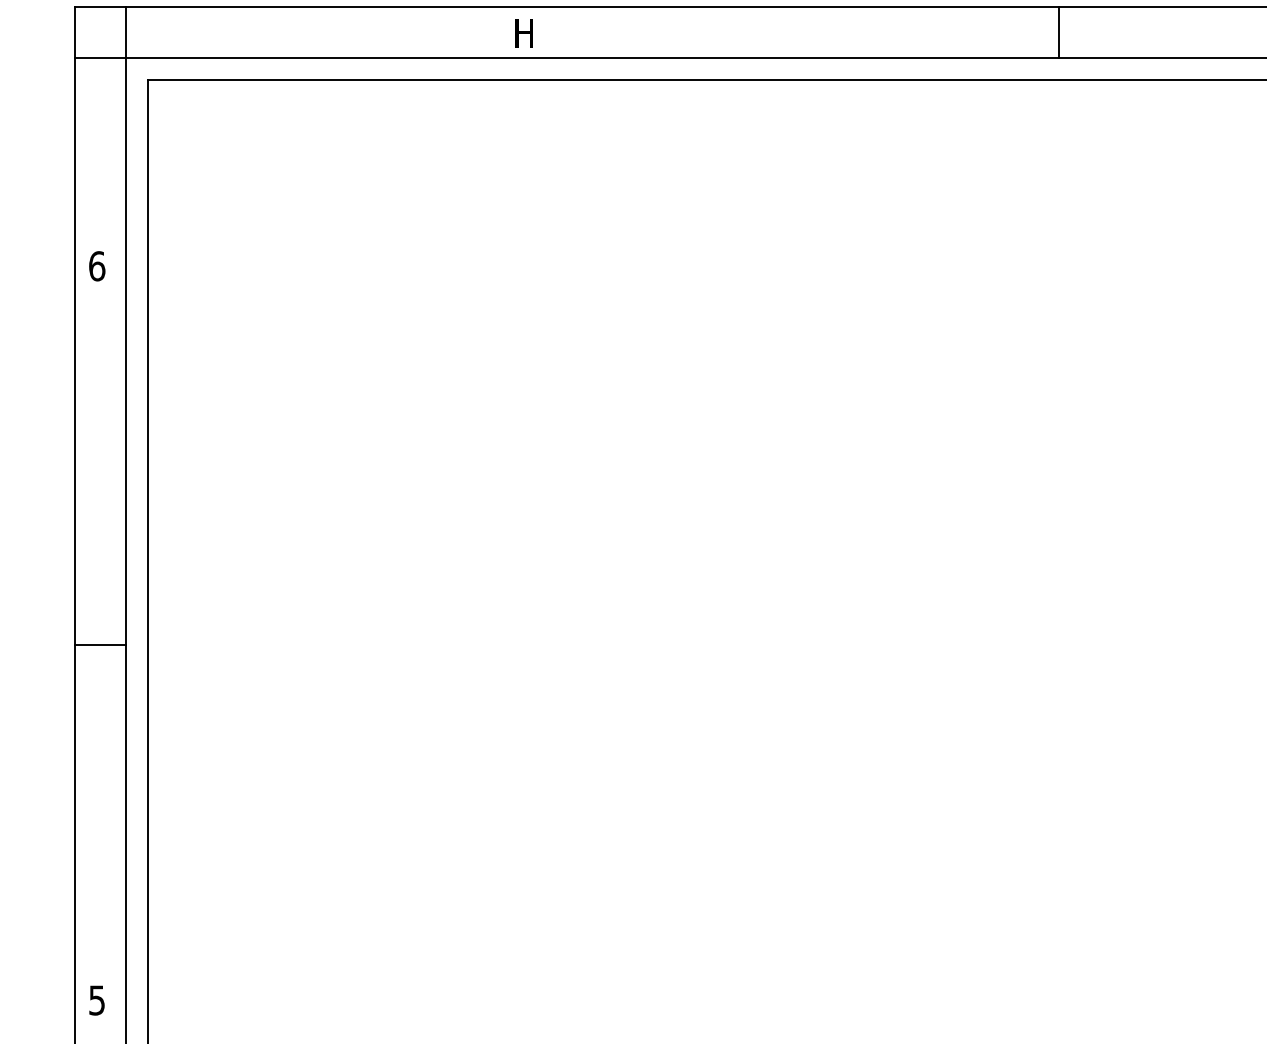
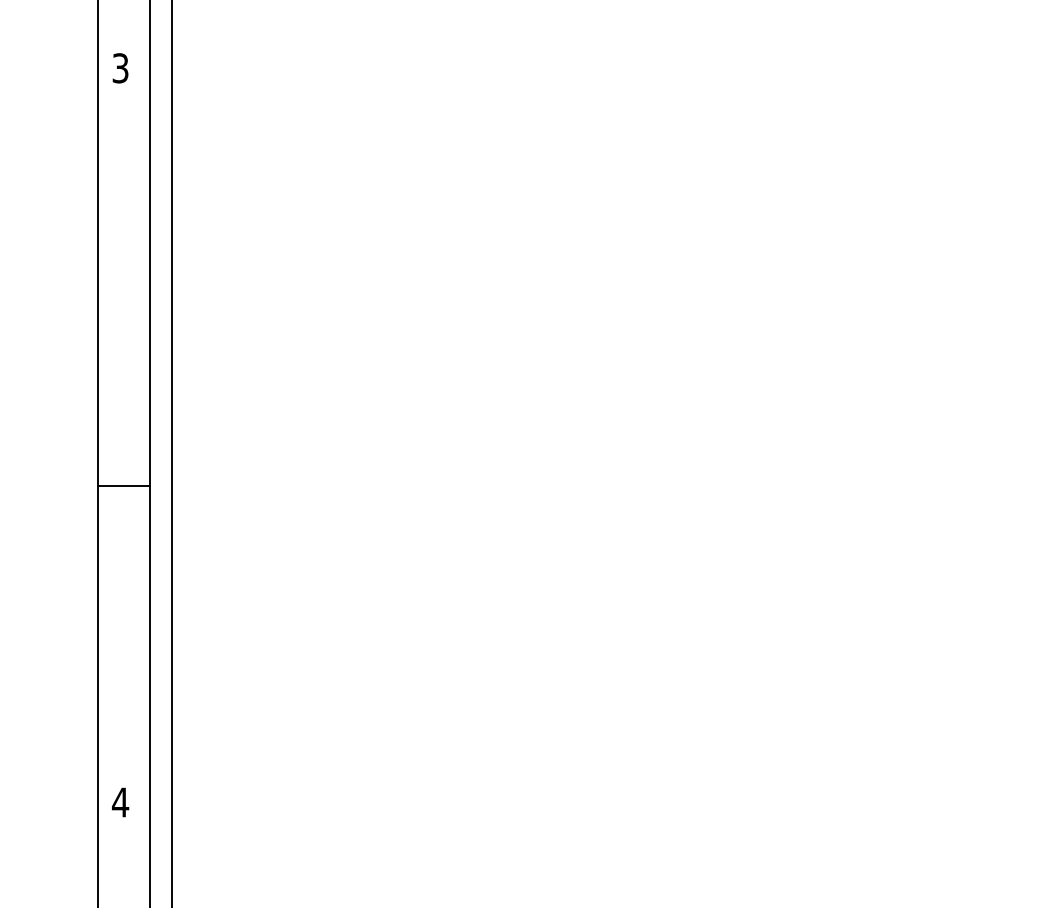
text: (97, 266) -> (120, 68), 6 -> 3
line: (100, 645) -> (123, 486), moved
text: (96, 1000) -> (119, 802), 5 -> 4

